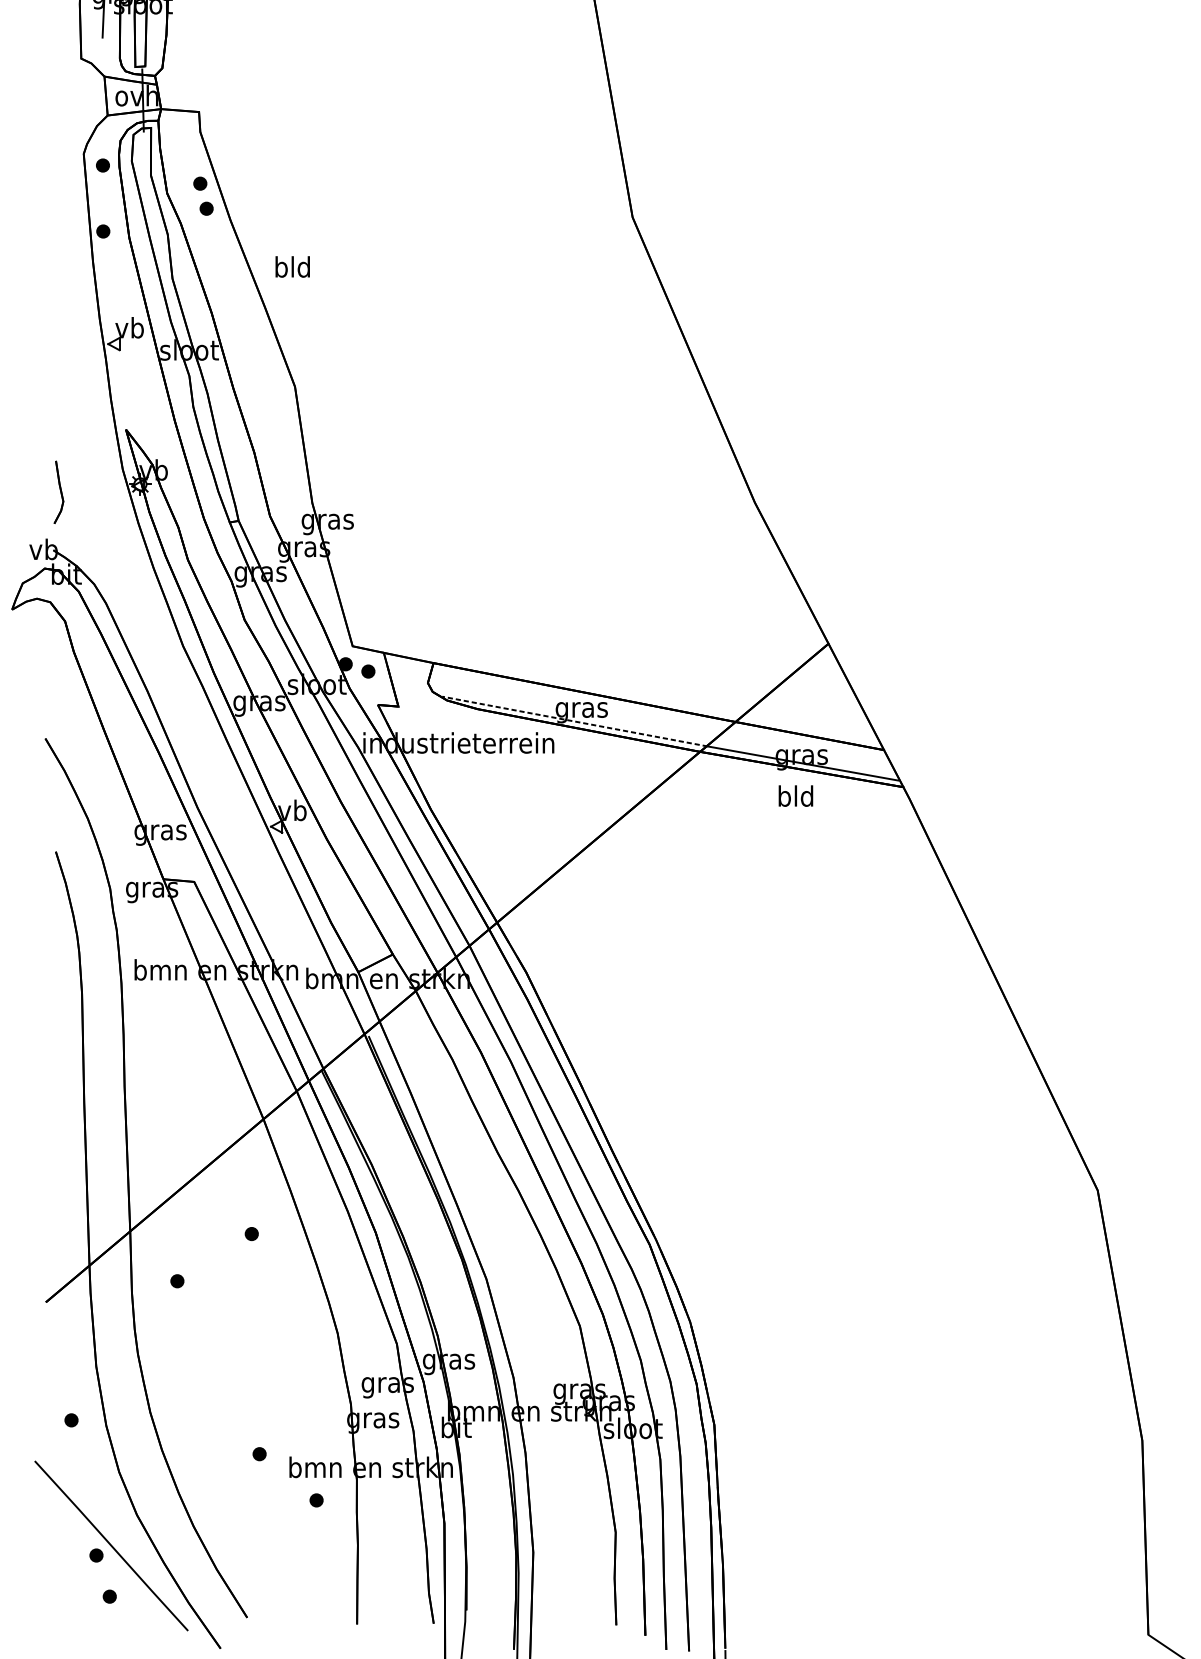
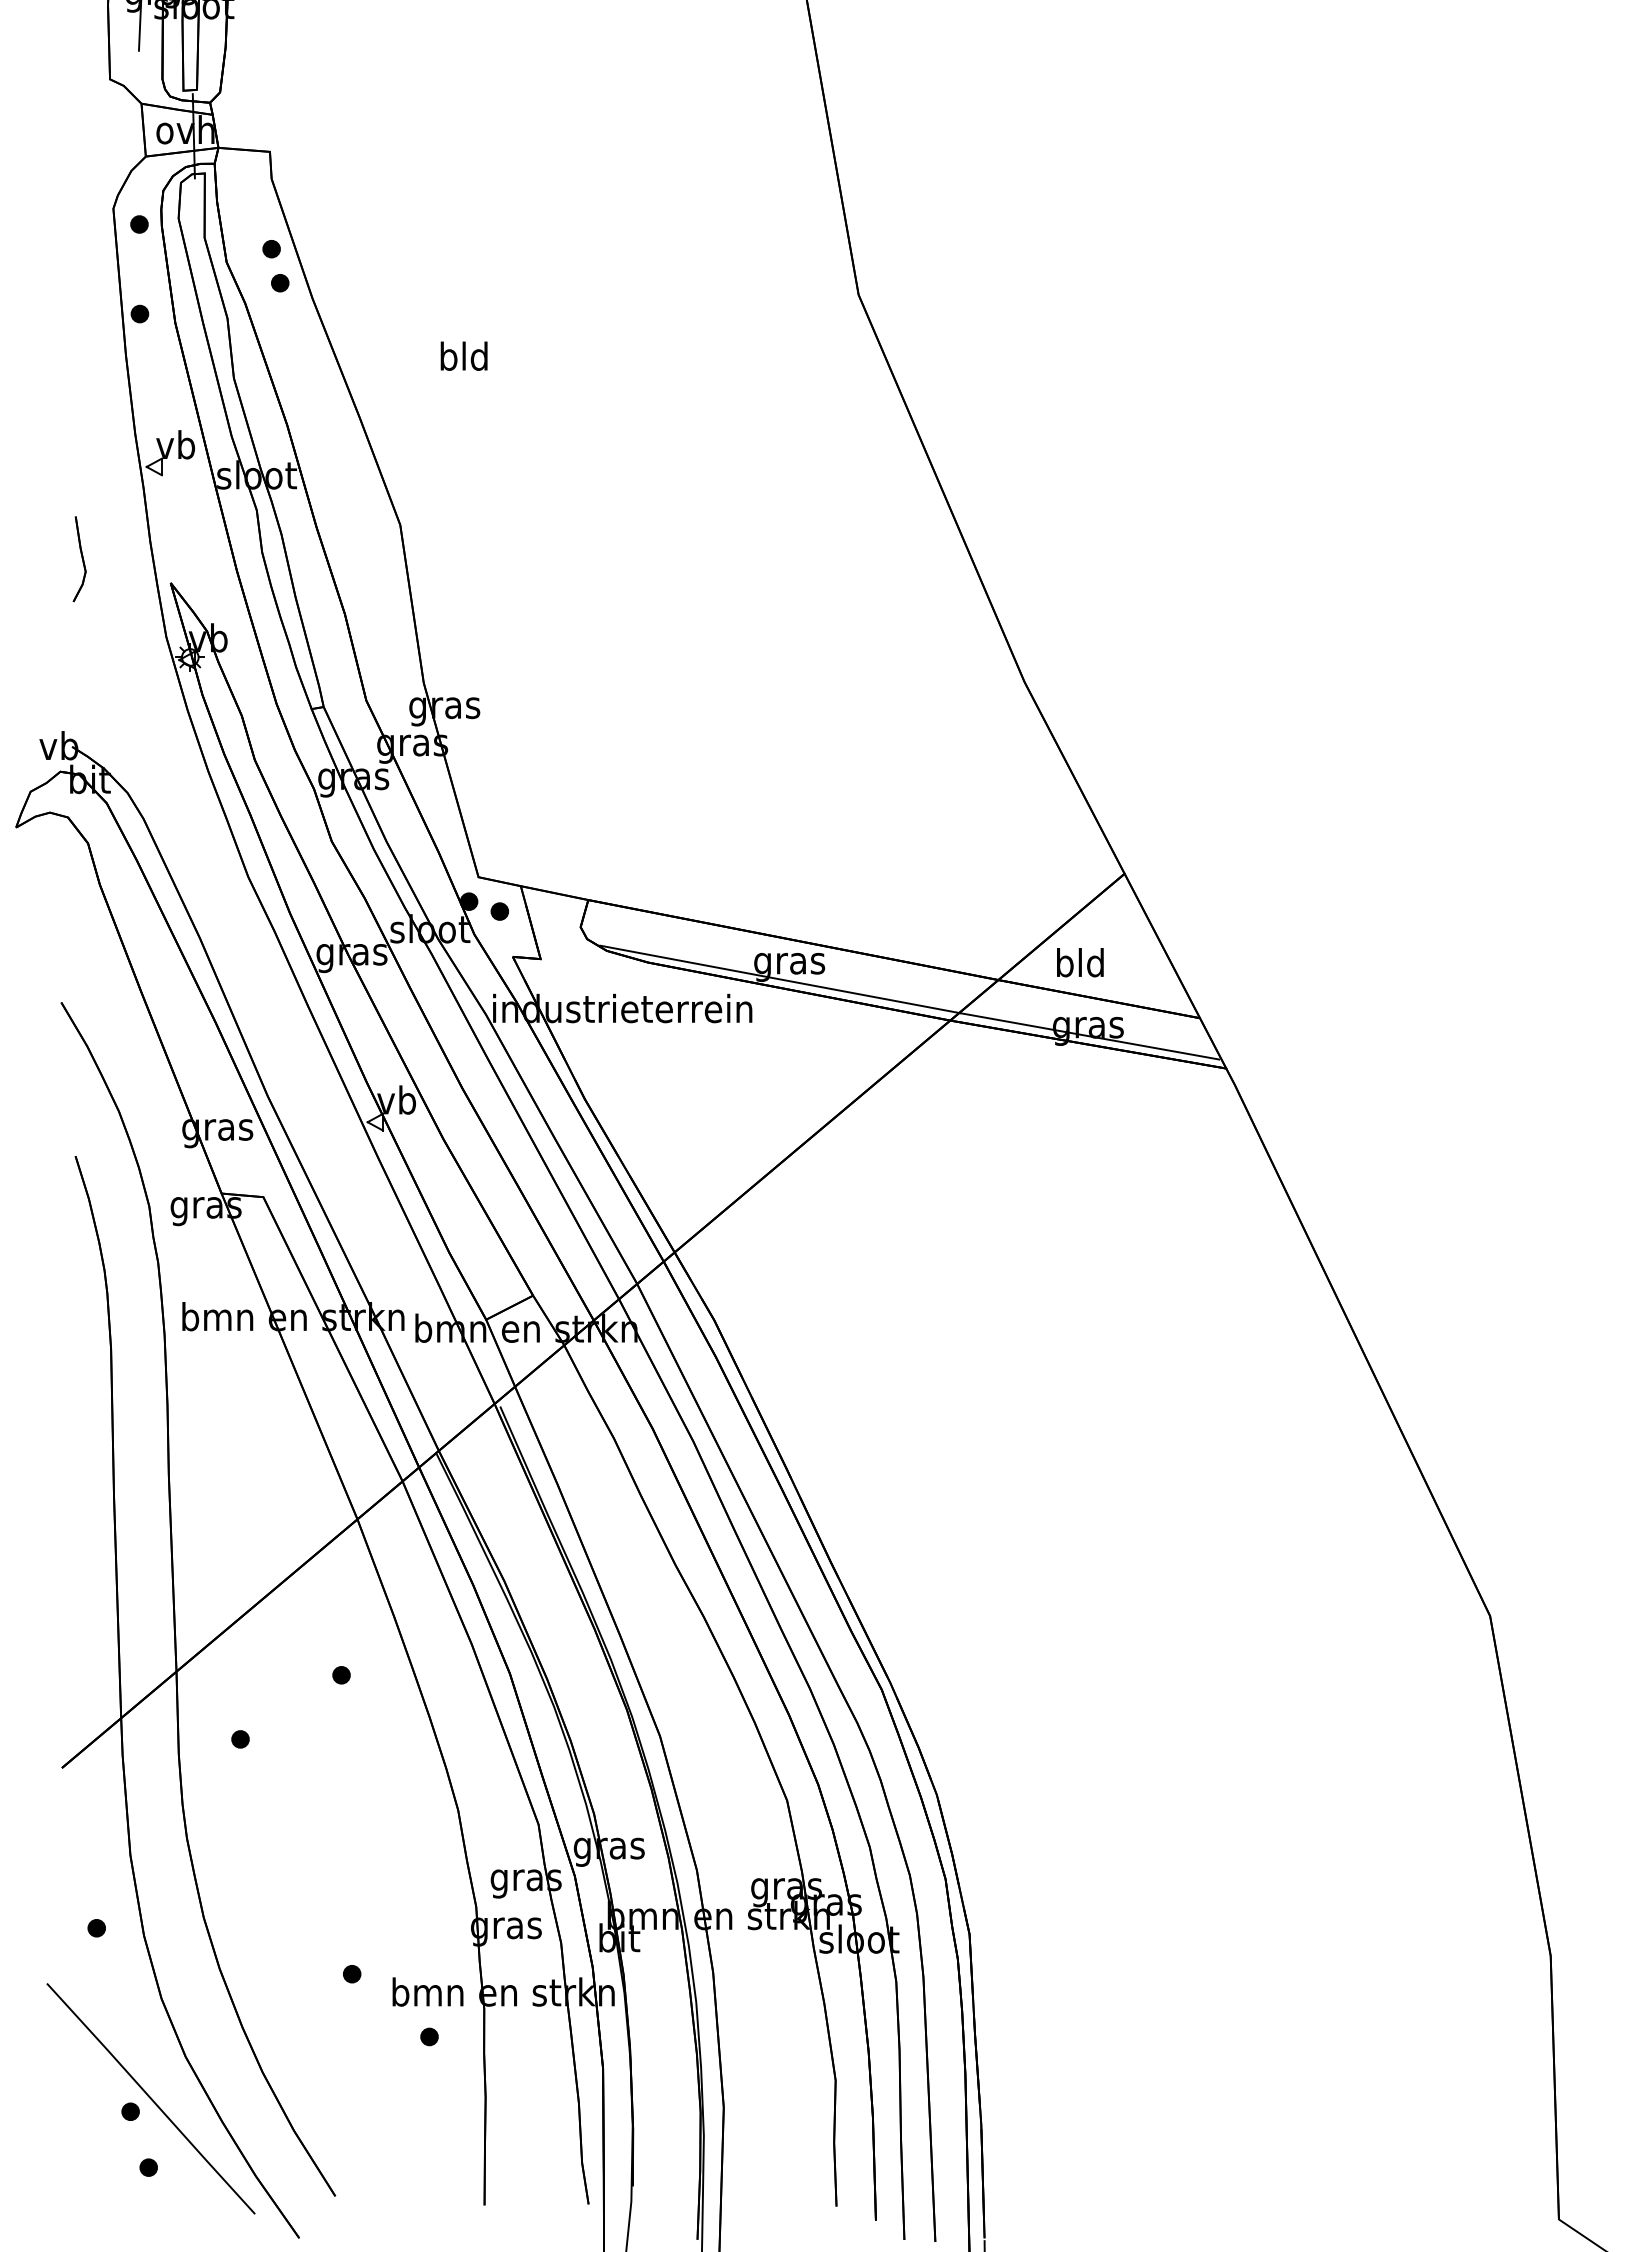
text: (292, 266) -> (463, 355), moved
part: (58, 492) -> (79, 559), moved
line: (574, 721) -> (779, 979), dashed -> solid
text: (796, 795) -> (1080, 962), moved

